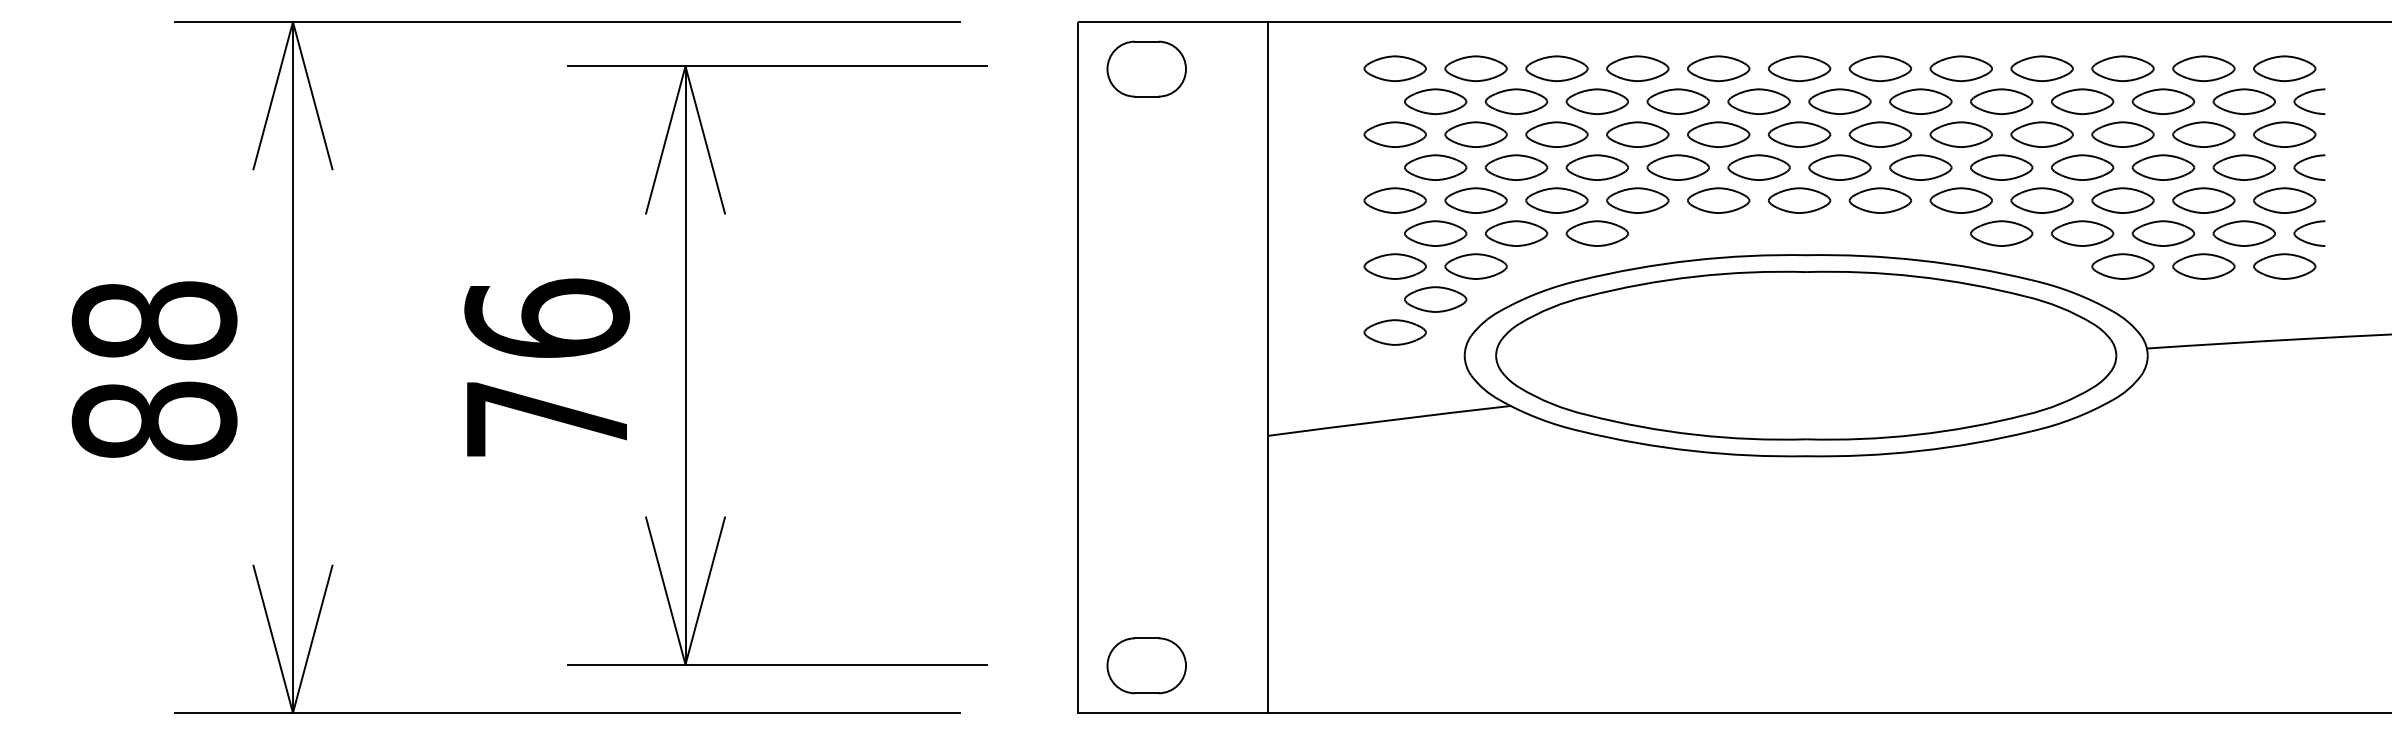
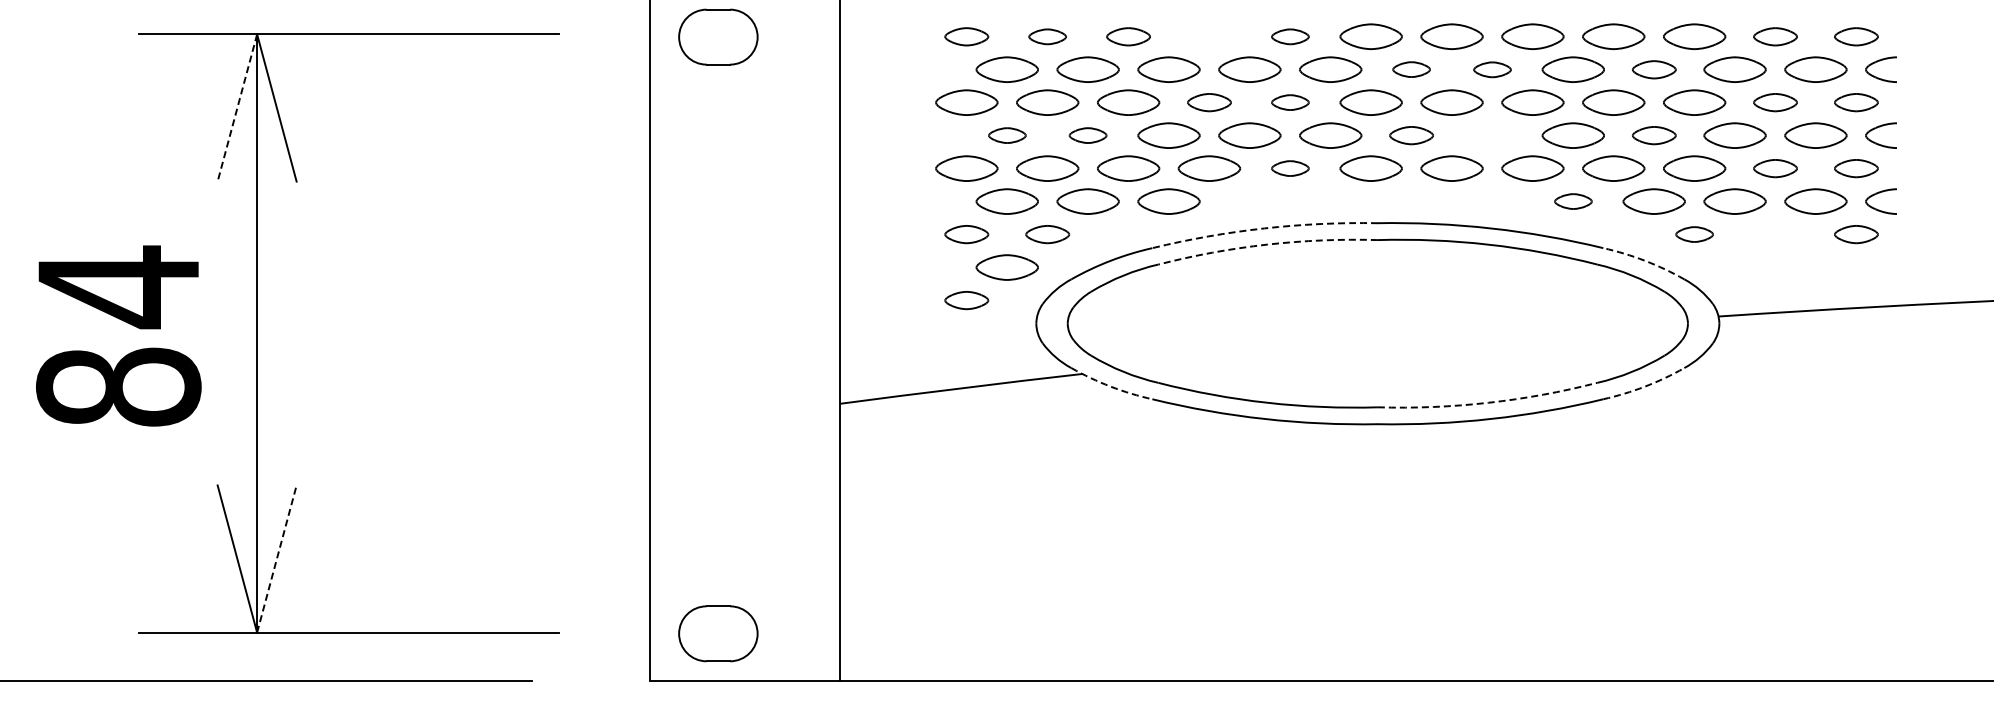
part: (1394, 68) -> (966, 36), size x0.7
part: (1475, 68) -> (1047, 36), size x0.6
part: (1556, 68) -> (1128, 36), size x0.7
part: (1637, 68) -> (1209, 36), removed
part: (1718, 68) -> (1290, 36), size x0.6
part: (2203, 68) -> (1775, 36), size x0.7
part: (2284, 68) -> (1856, 36), size x0.7
part: (1839, 101) -> (1411, 69), size x0.6
part: (1920, 101) -> (1492, 69), size x0.6
part: (2082, 101) -> (1654, 69), size x0.7
part: (1637, 134) -> (1209, 102), size x0.7
part: (1718, 134) -> (1290, 102), size x0.6
part: (2203, 134) -> (1775, 102), size x0.7
part: (2284, 134) -> (1856, 102), size x0.7
line: (665, 140) -> (237, 108), solid -> dashed
part: (1435, 167) -> (1007, 135), size x0.6
part: (1516, 167) -> (1088, 135), size x0.6
part: (1839, 167) -> (1411, 135), size x0.7
part: (1920, 167) -> (1492, 135), removed
part: (2082, 167) -> (1654, 135), size x0.7
part: (1718, 200) -> (1290, 168), size x0.6
part: (2203, 200) -> (1775, 168), size x0.7
part: (2284, 200) -> (1856, 168), size x0.7
part: (2001, 233) -> (1573, 201), size x0.6
arc: (1692, 260) -> (1264, 228), solid -> dashed
part: (1394, 266) -> (966, 234), size x0.7
part: (1475, 266) -> (1047, 234), size x0.7
part: (2122, 266) -> (1694, 234), size x0.6
part: (2203, 266) -> (1775, 234), removed
part: (2284, 266) -> (1856, 234), size x0.7
arc: (1695, 276) -> (1267, 244), solid -> dashed
arc: (2073, 292) -> (1645, 260), solid -> dashed
part: (1394, 332) -> (966, 300), size x0.7
text: (547, 367) -> (119, 335), 76 -> 84
arc: (1539, 418) -> (1111, 386), solid -> dashed
arc: (2073, 418) -> (1645, 386), solid -> dashed
arc: (1916, 434) -> (1488, 402), solid -> dashed
line: (705, 590) -> (277, 558), solid -> dashed

